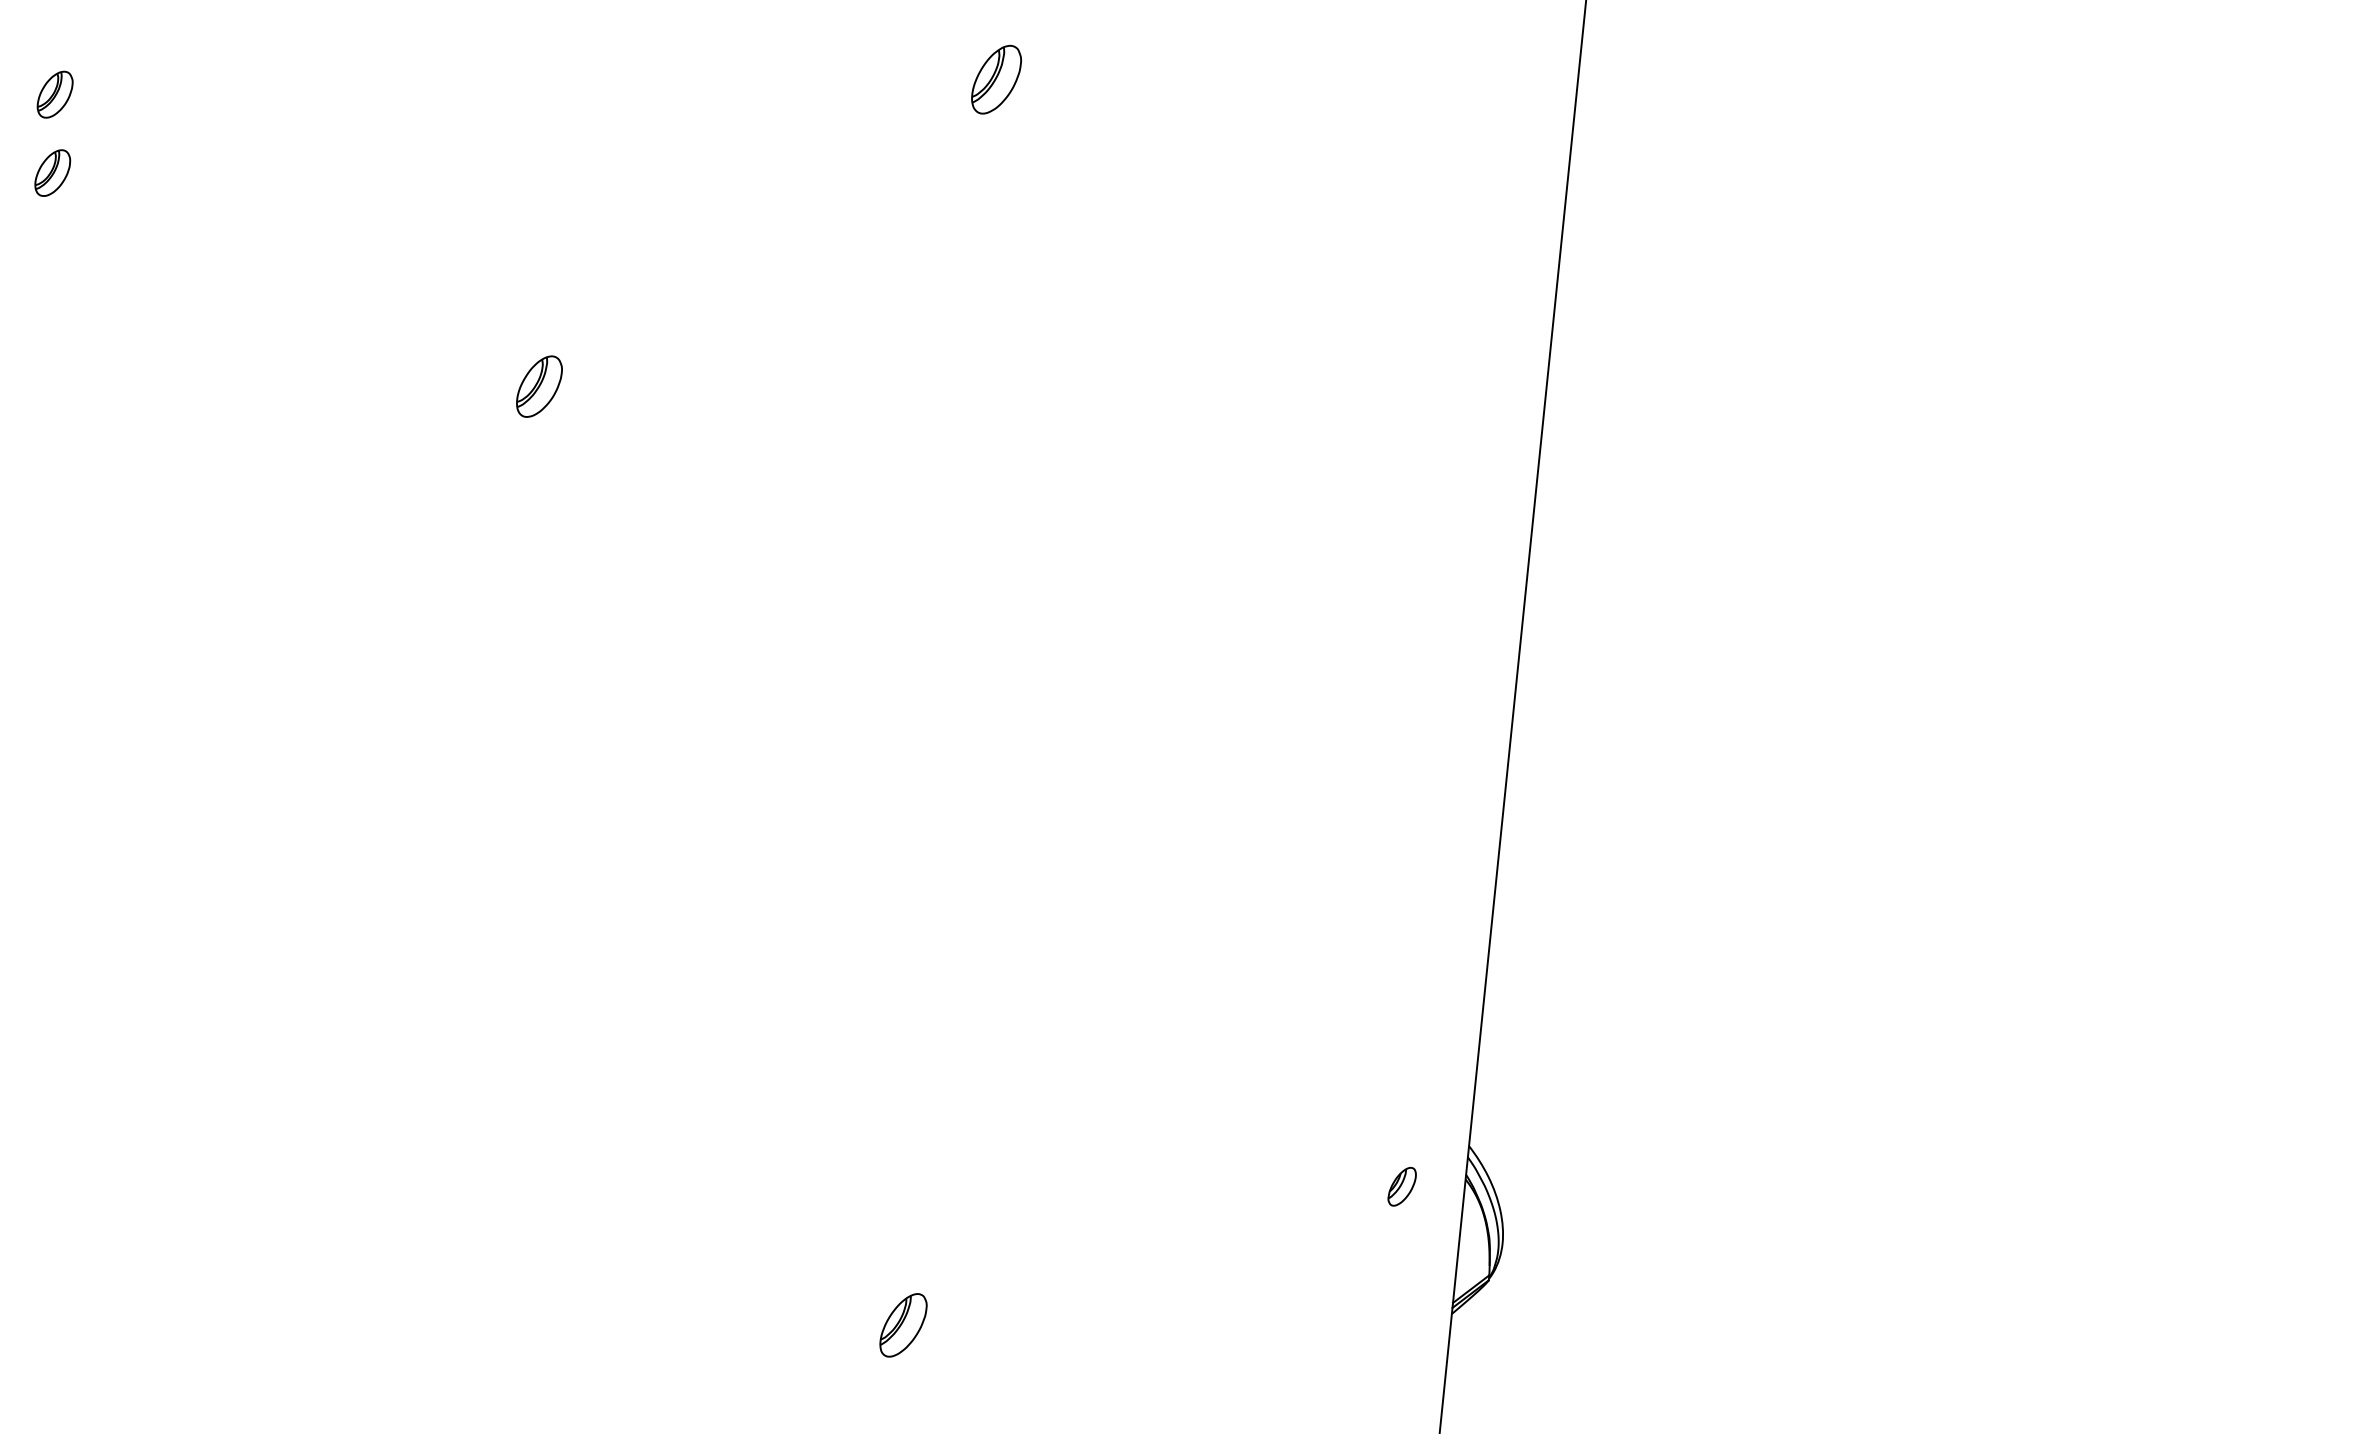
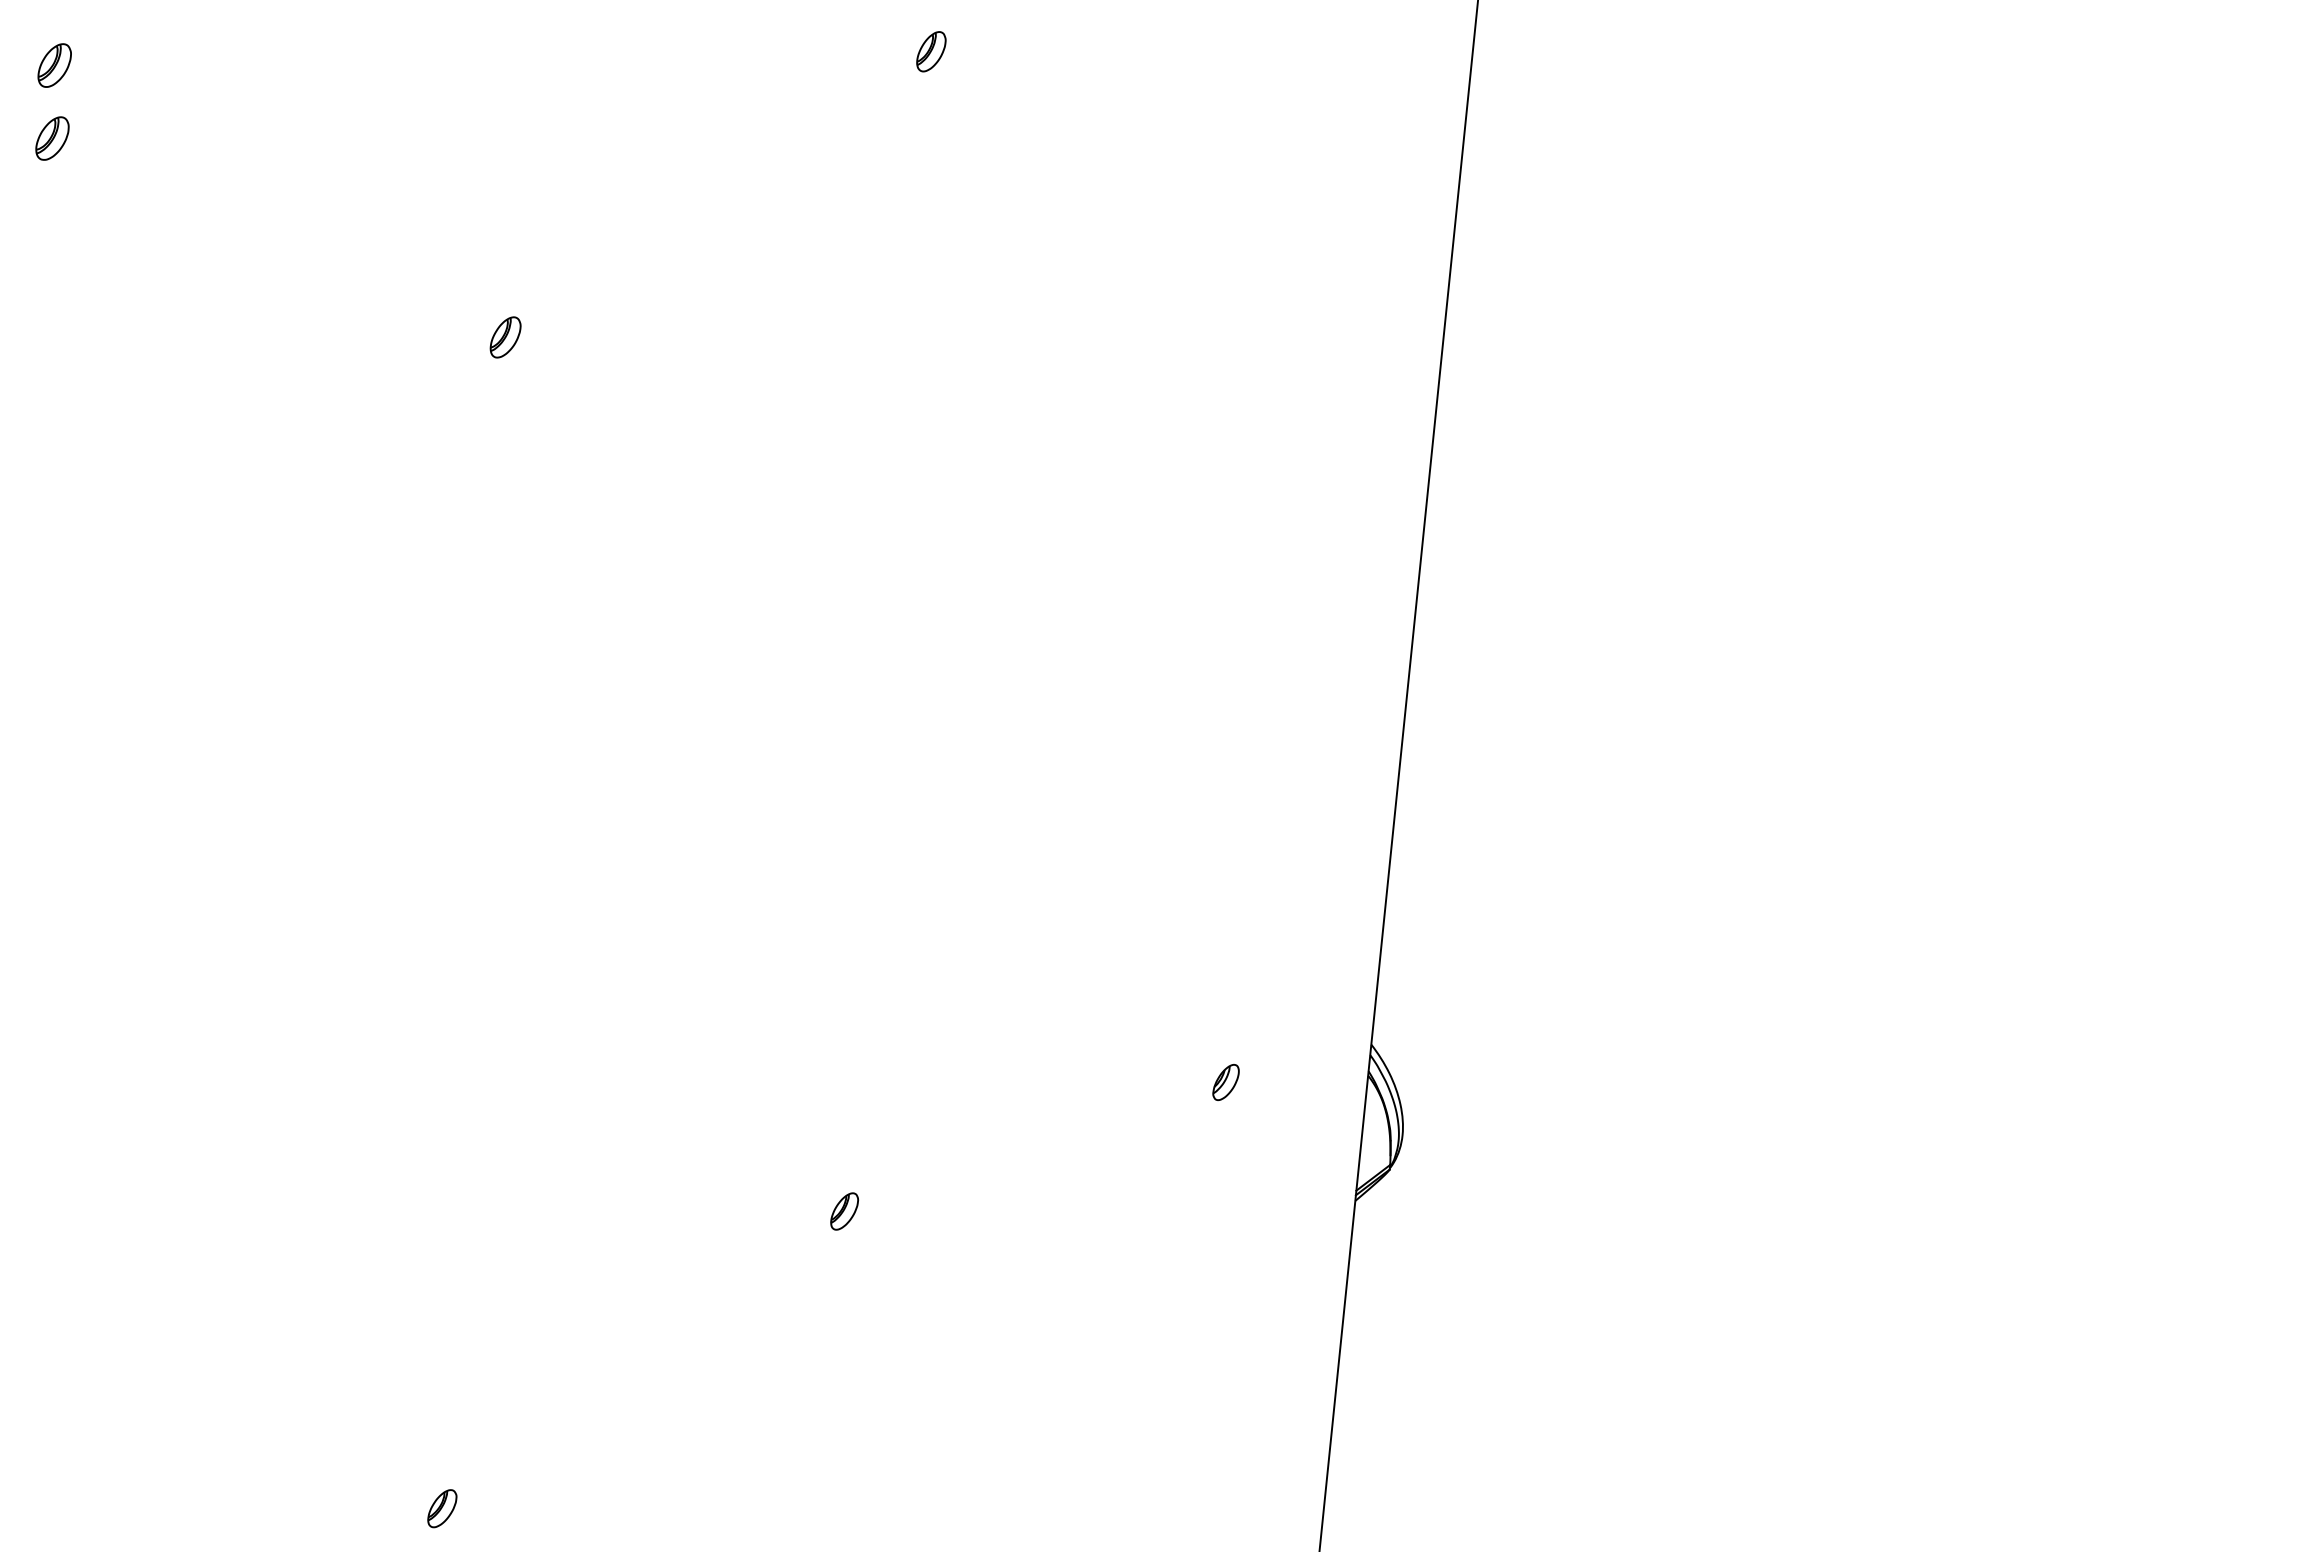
part: (996, 79) -> (931, 51), size x0.62
part: (539, 386) -> (505, 337), size x0.71
part: (1401, 1186) -> (1225, 1082), moved
part: (903, 1325) -> (844, 1211), size x0.62

